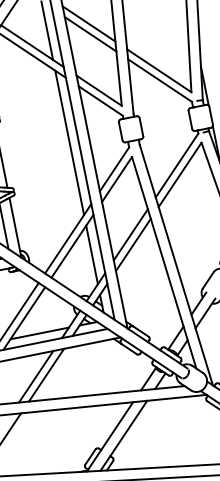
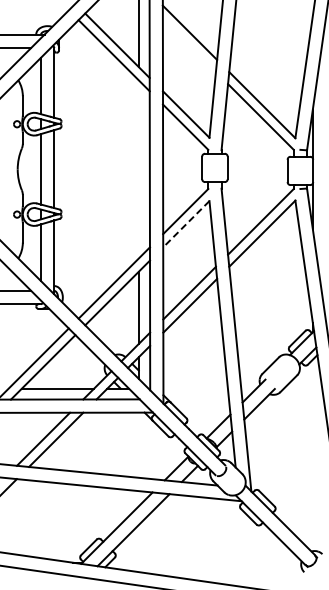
line: (89, 34) -> (188, 45), removed
line: (69, 142) -> (138, 169), removed
line: (117, 179) -> (186, 224), solid -> dashed

